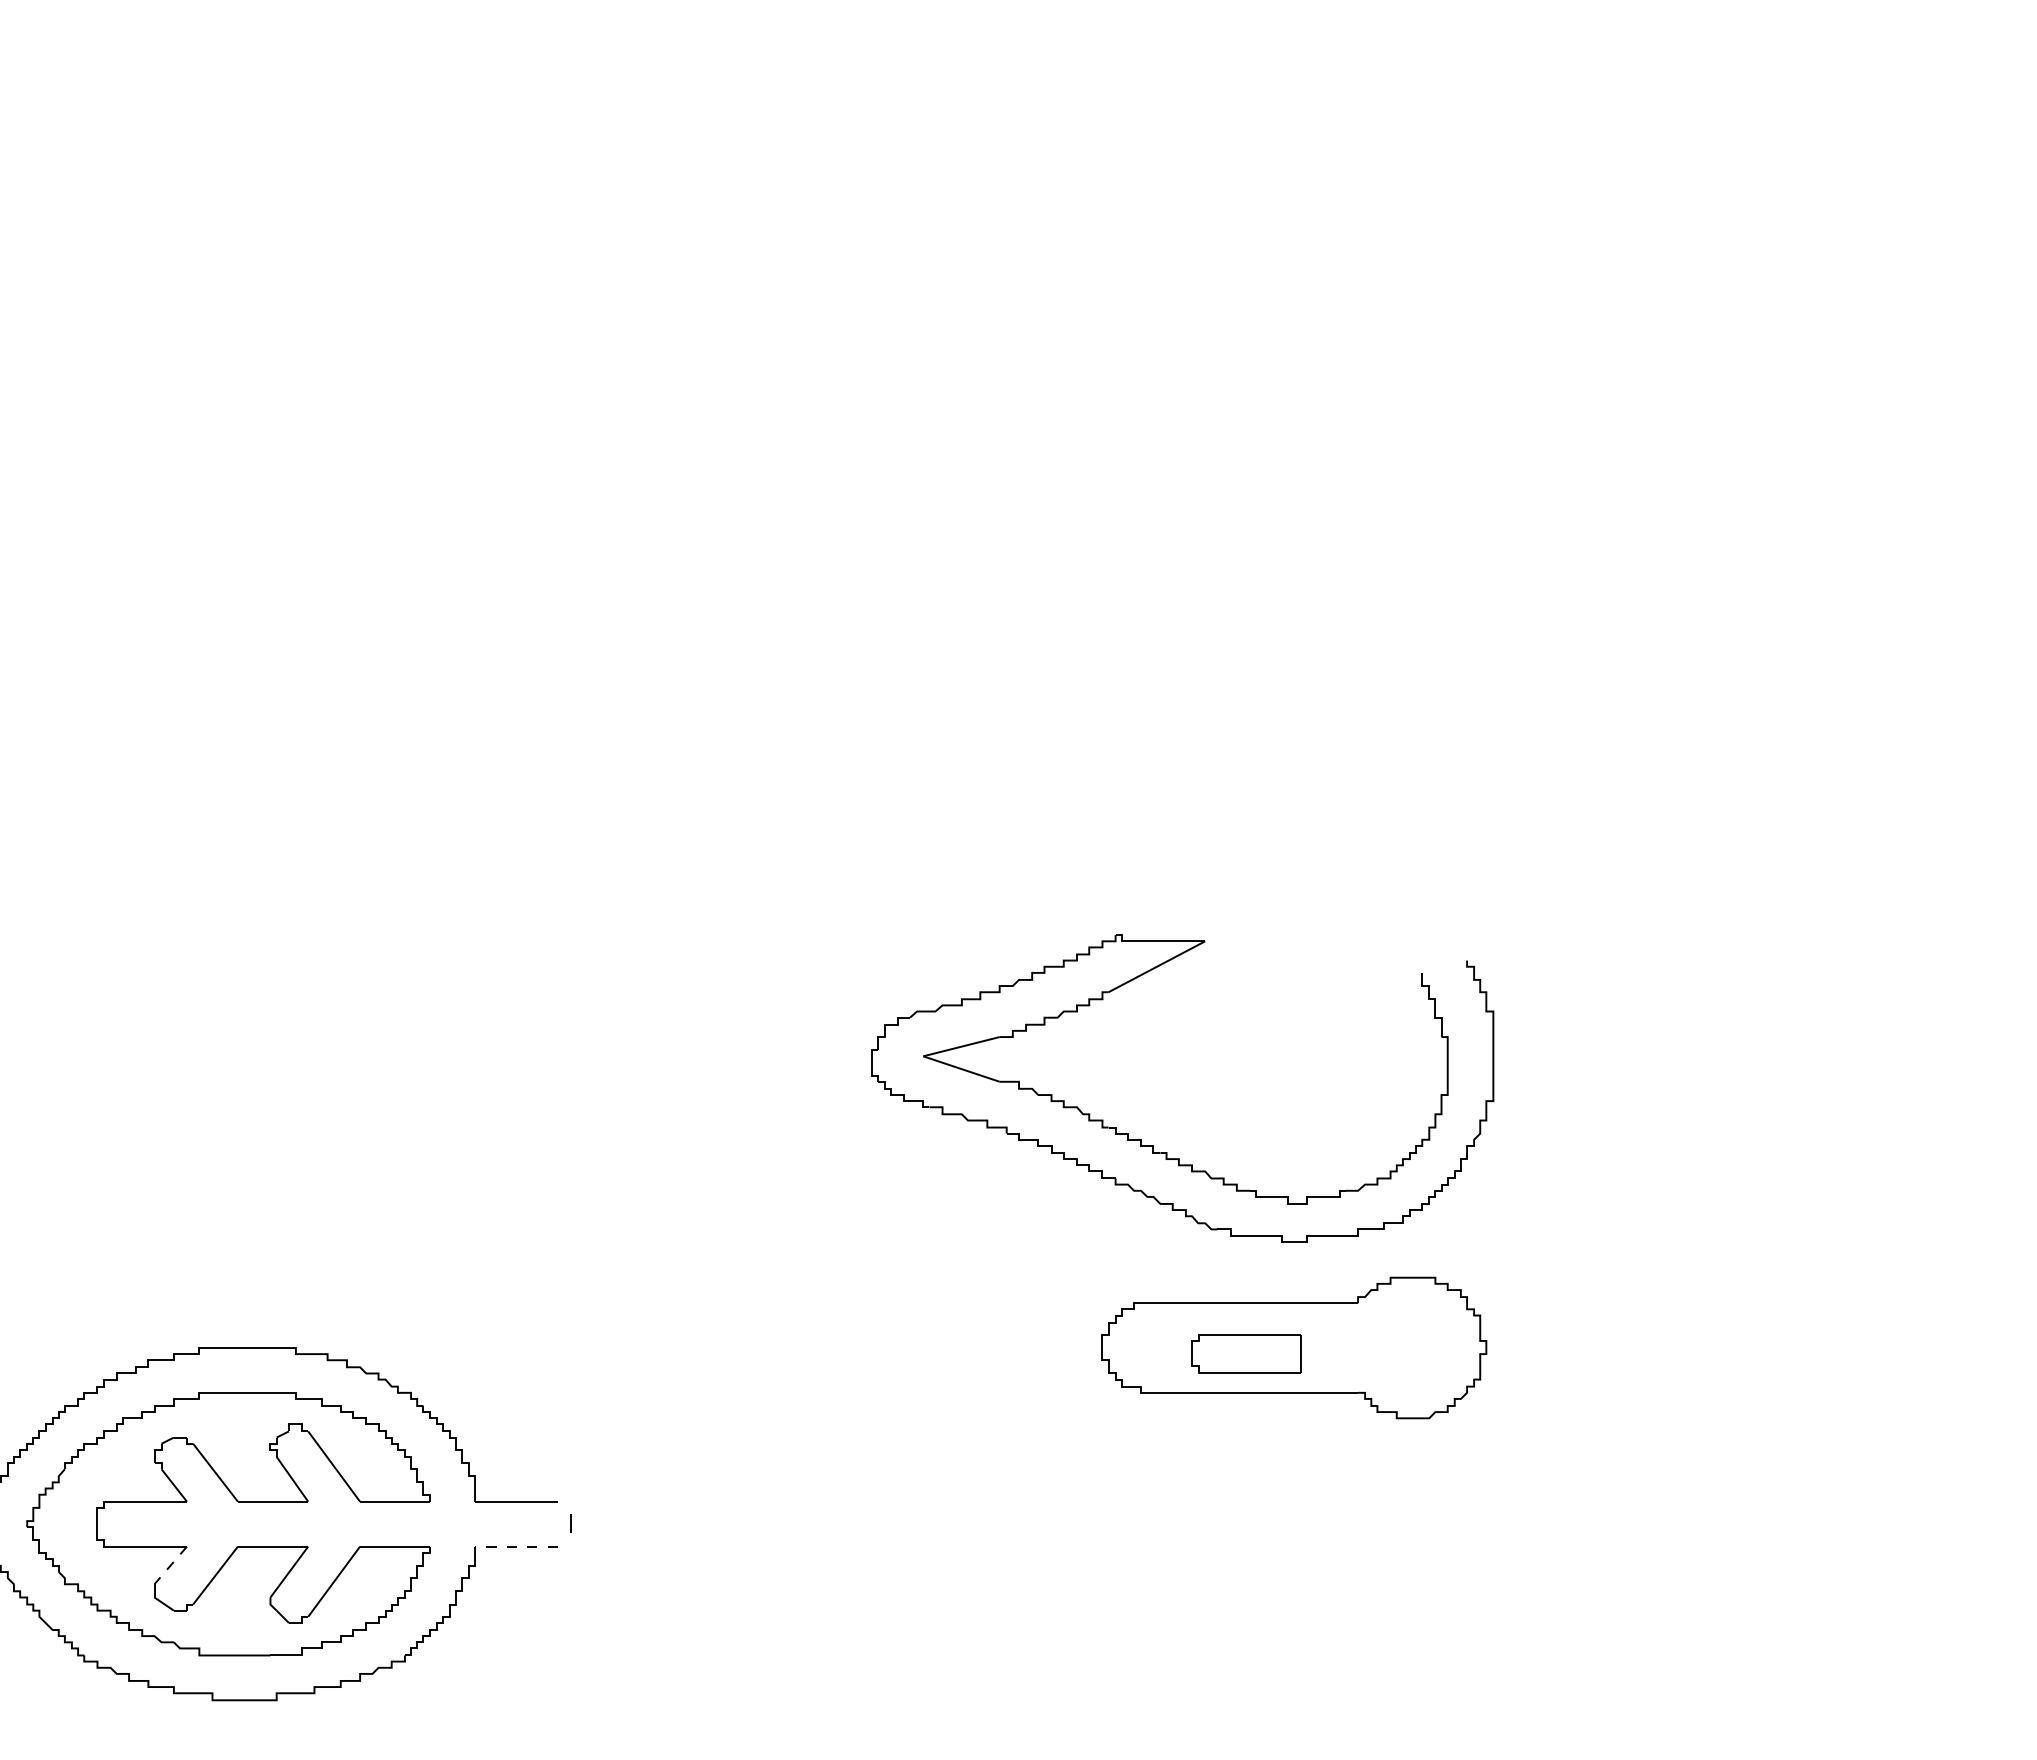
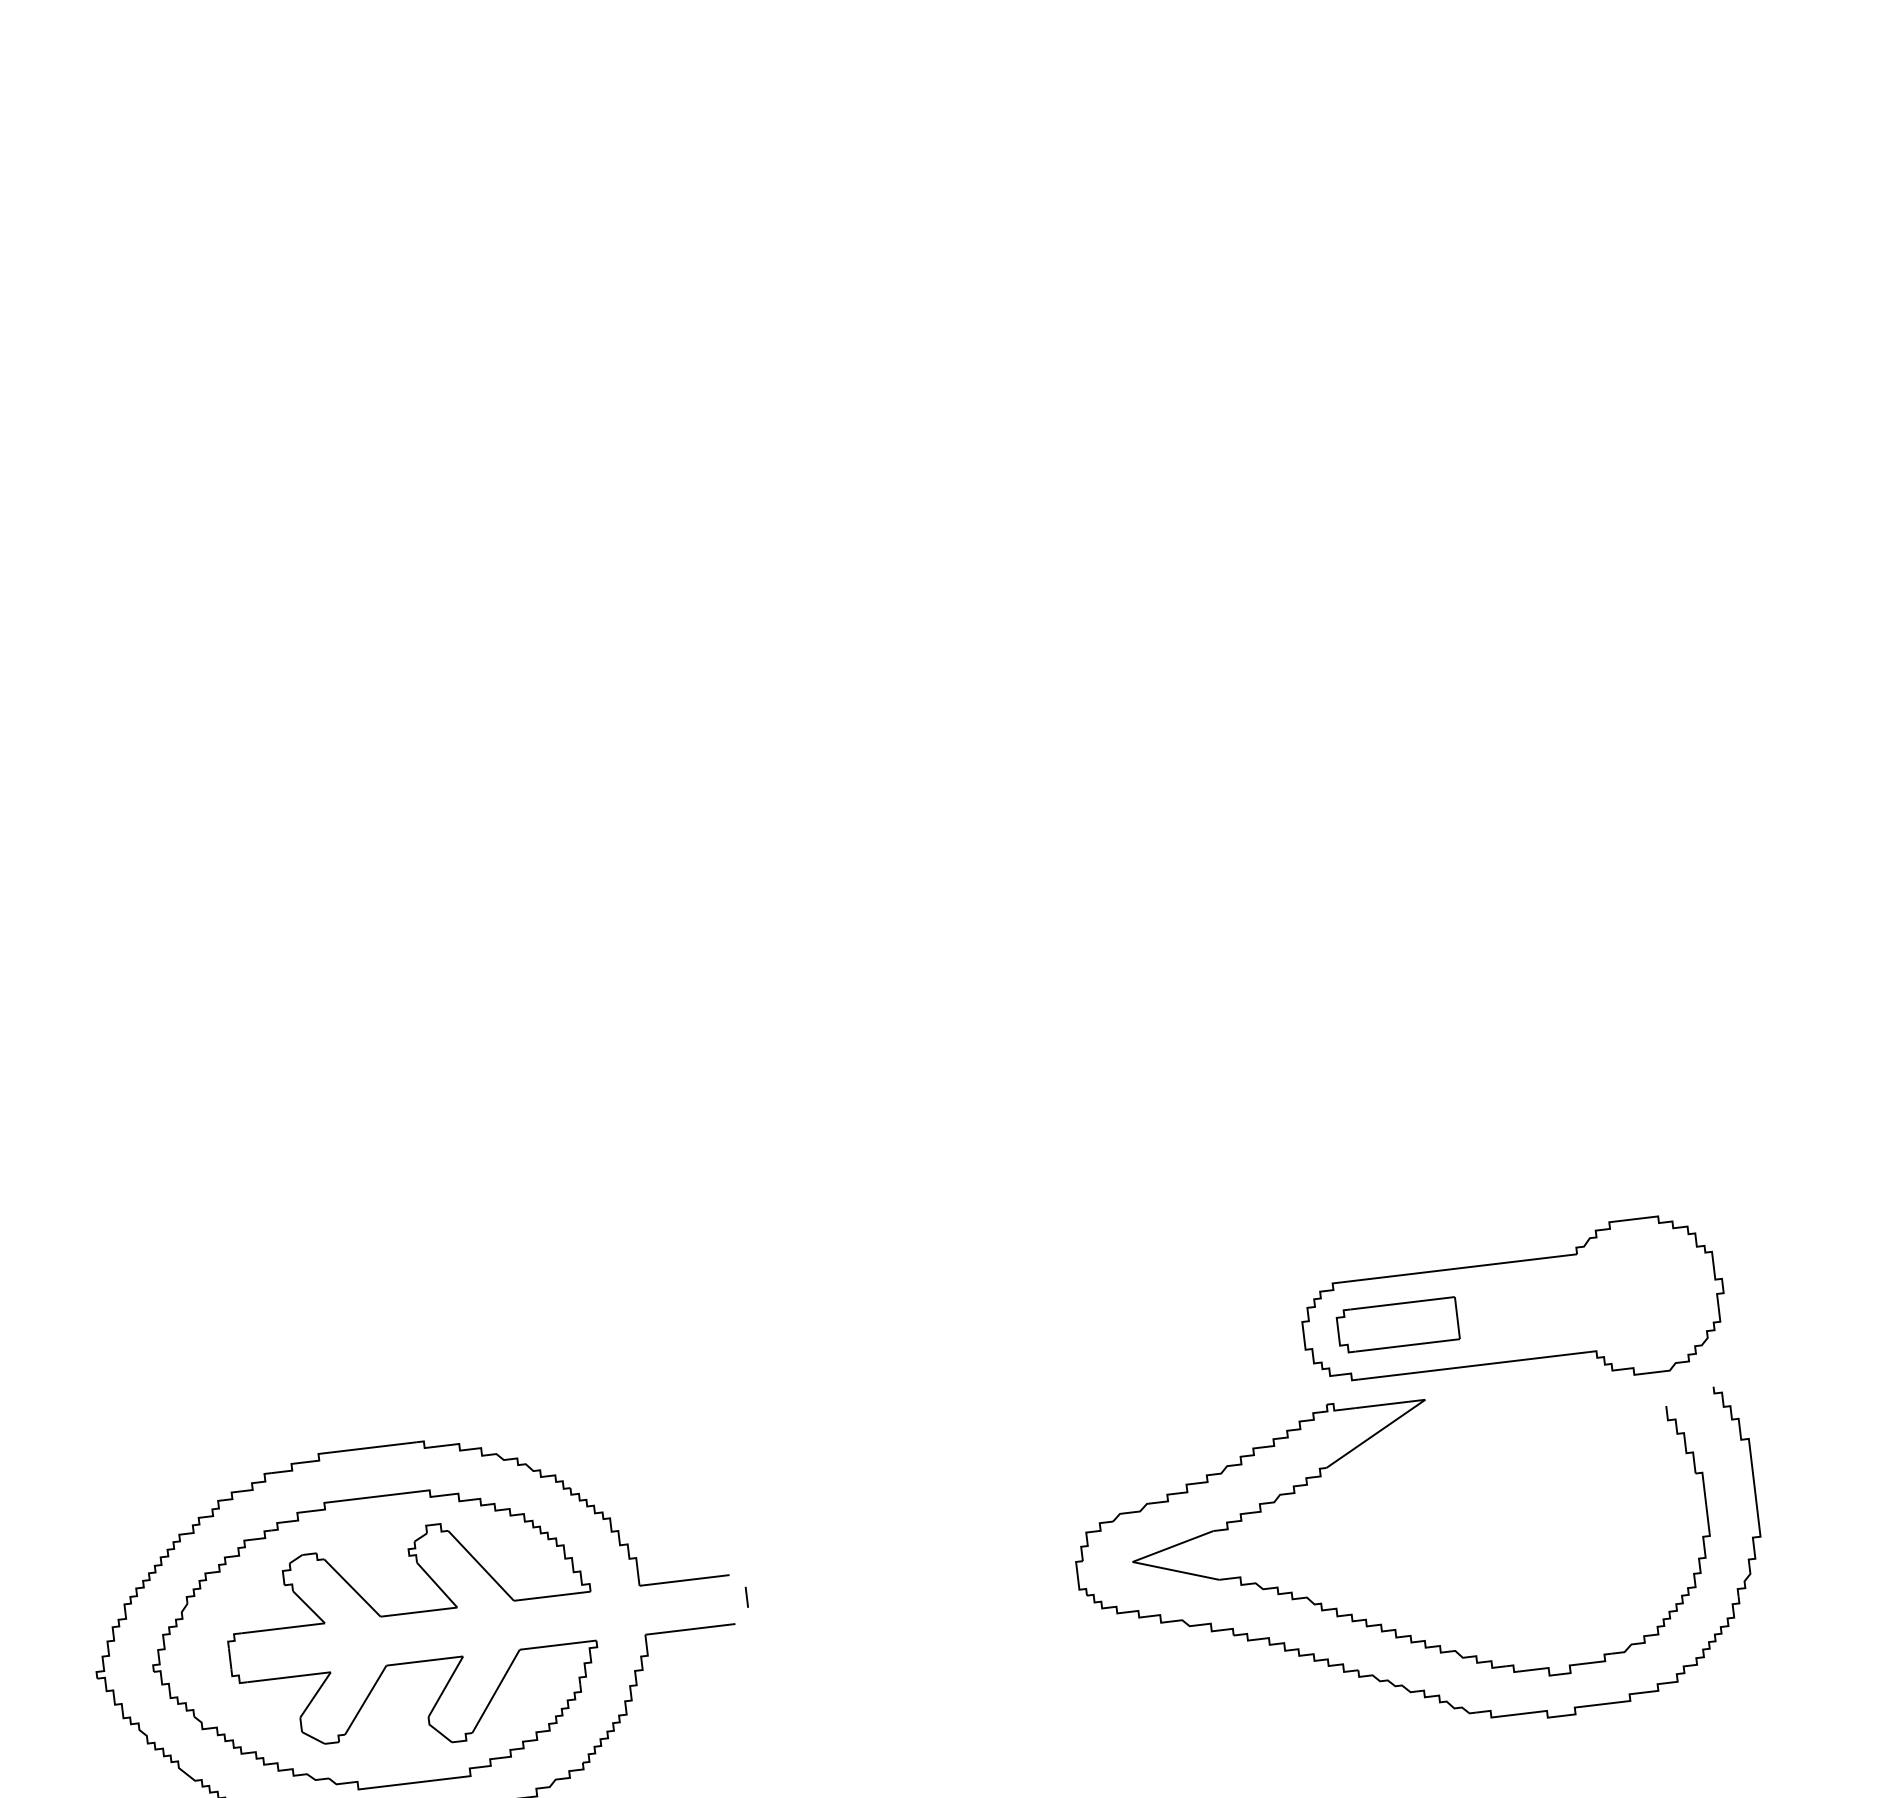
part: (1153, 1145) -> (1395, 1629), moved
part: (1246, 1353) -> (1397, 1324), moved
line: (515, 1546) -> (689, 1629), dashed -> solid
line: (170, 1565) -> (315, 1695), dashed -> solid

